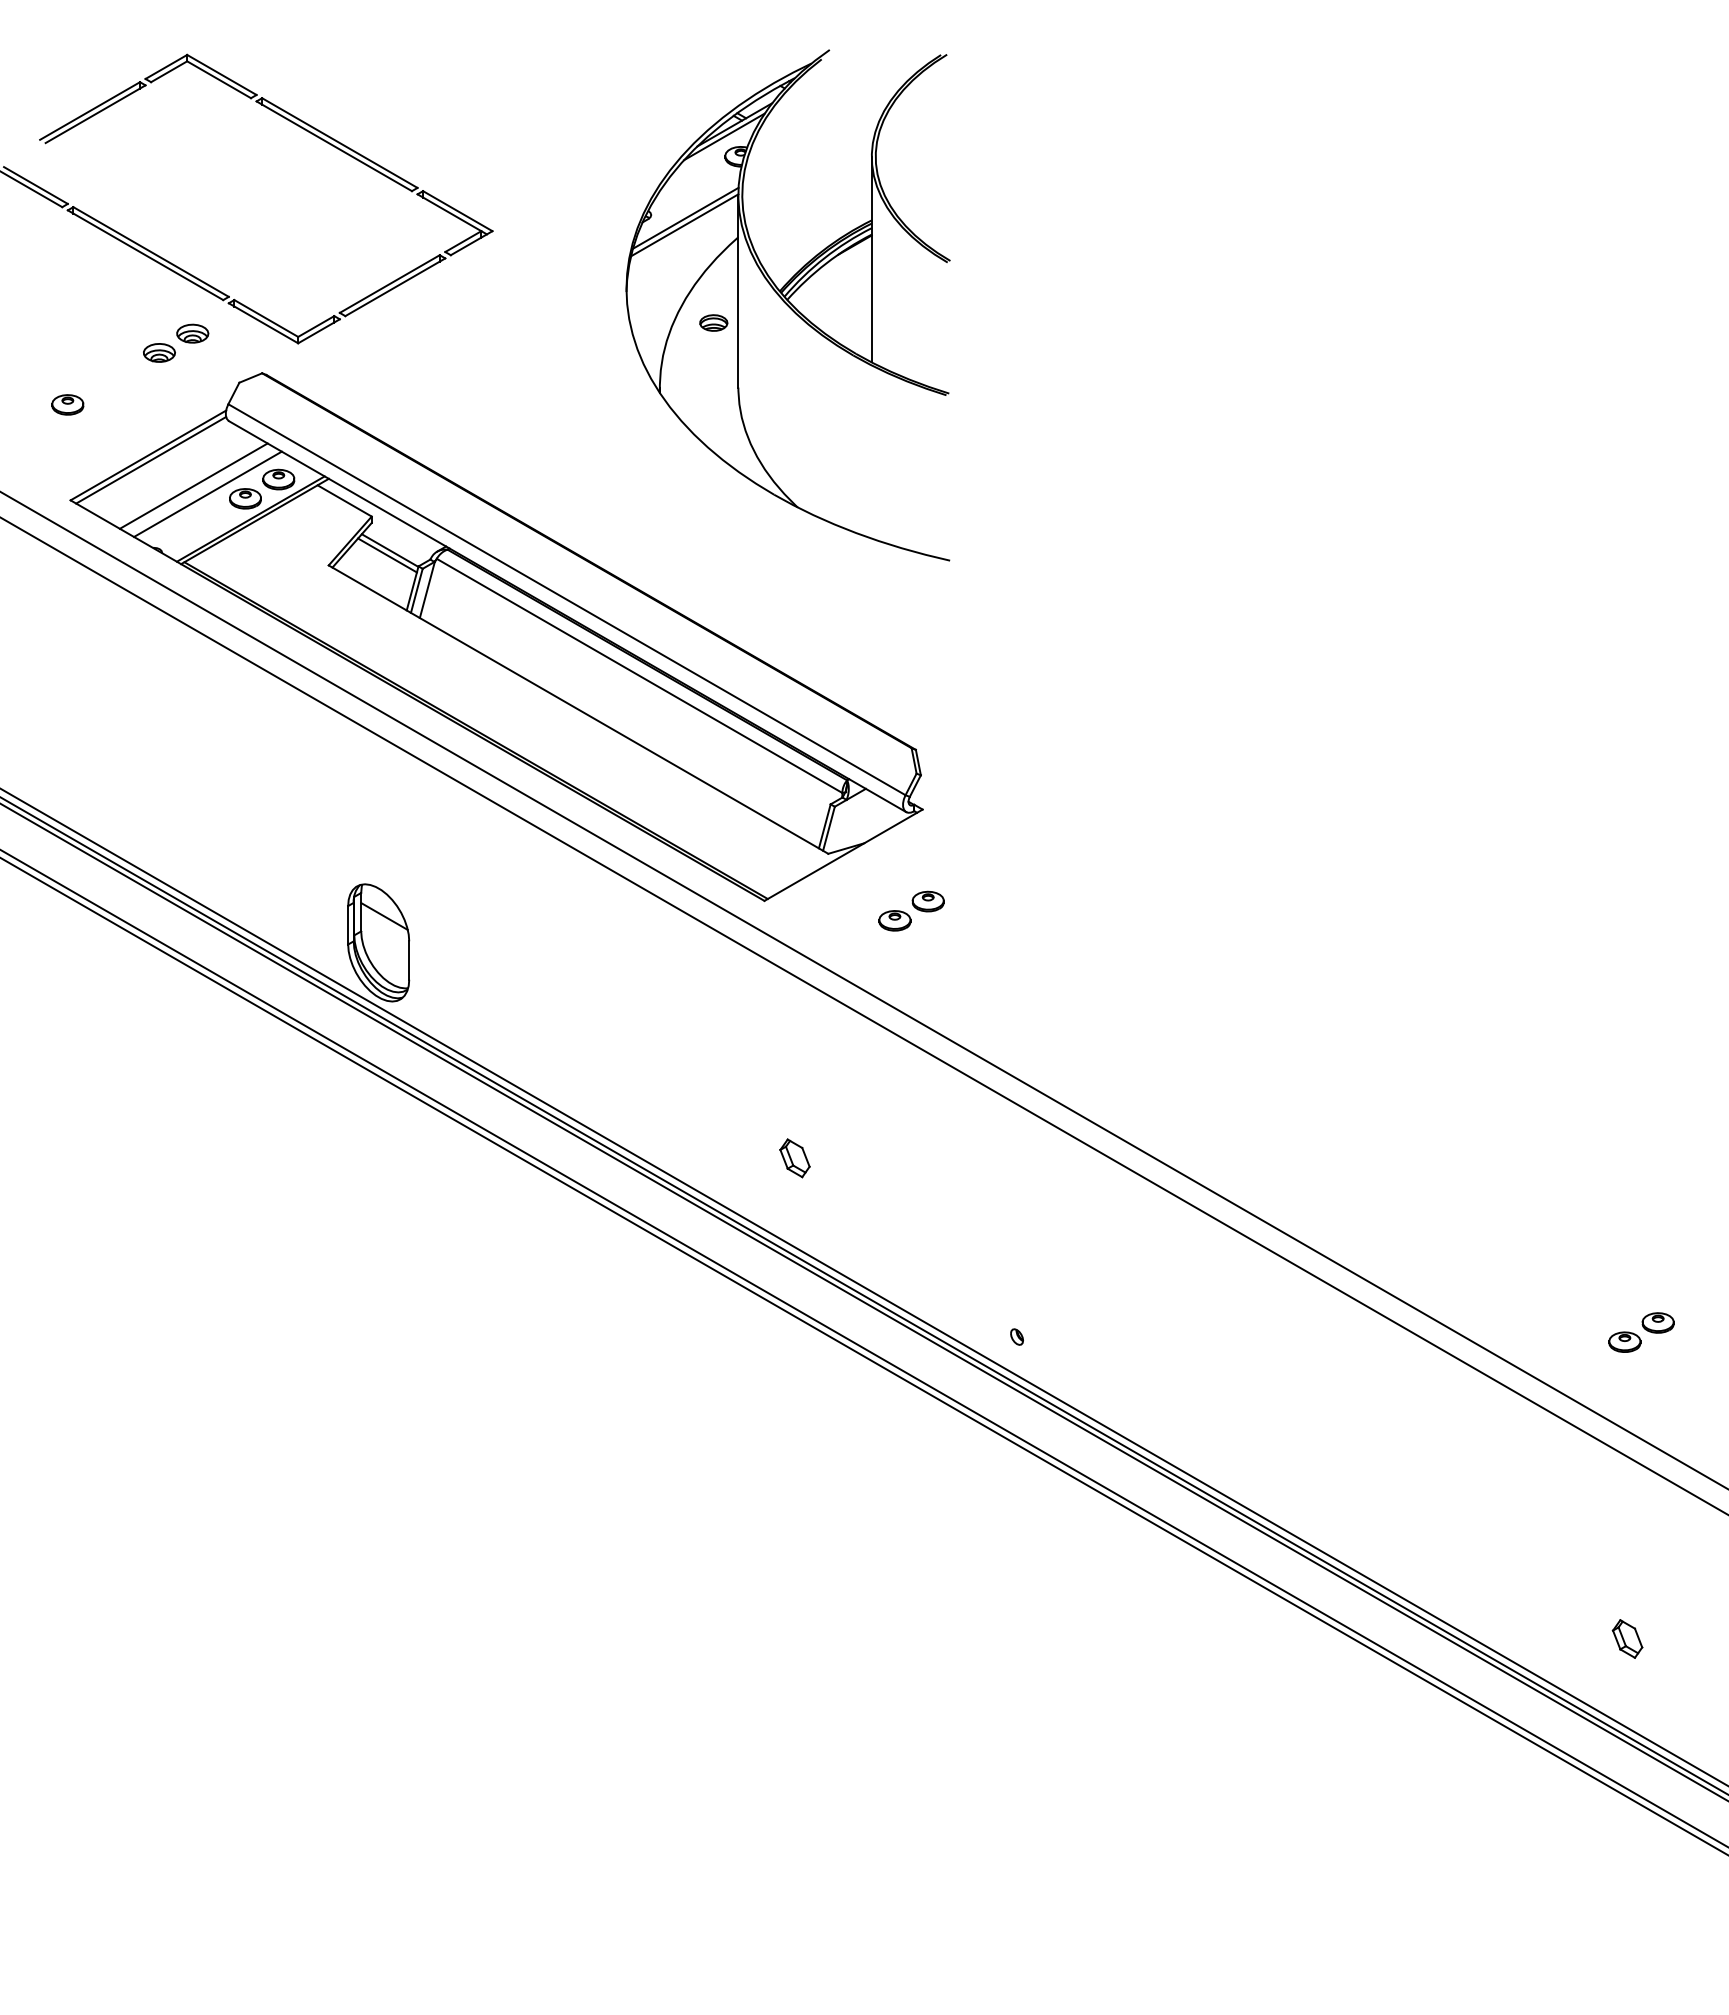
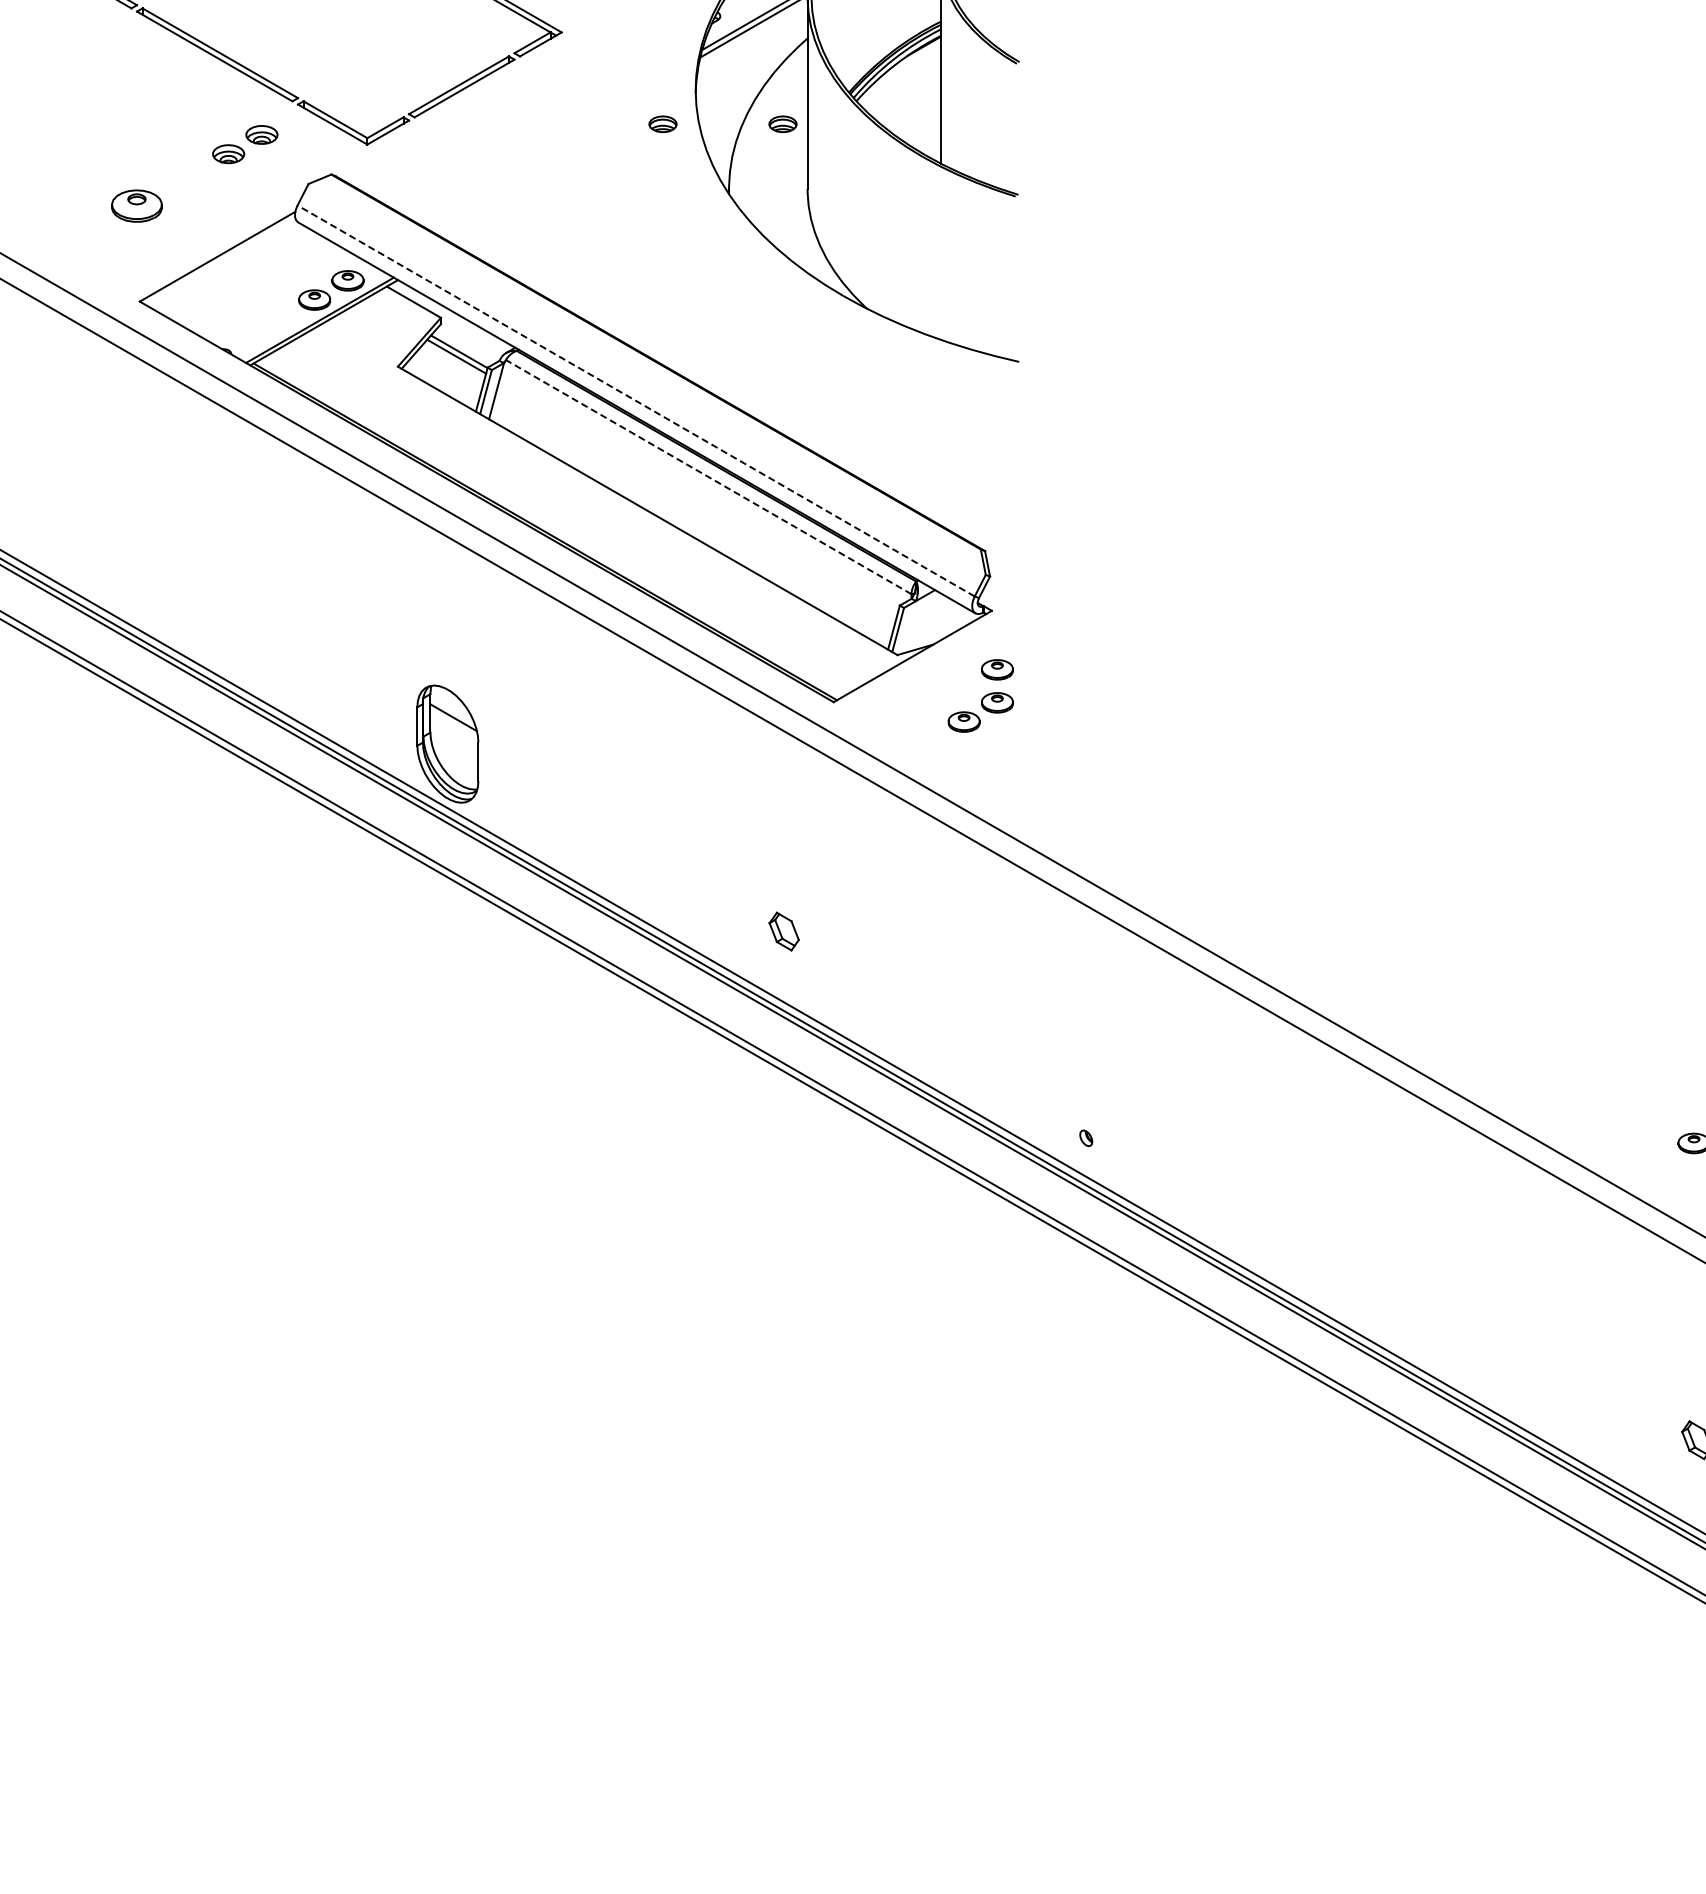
part: (593, 322) -> (662, 123), added
part: (67, 404) -> (136, 205), size x1.6
line: (151, 460) -> (220, 261), removed
line: (193, 485) -> (262, 286), removed
line: (207, 493) -> (276, 294), removed
line: (566, 599) -> (635, 400), solid -> dashed
line: (639, 675) -> (708, 476), solid -> dashed
part: (927, 868) -> (996, 669), added
part: (794, 1158) -> (783, 931), moved

